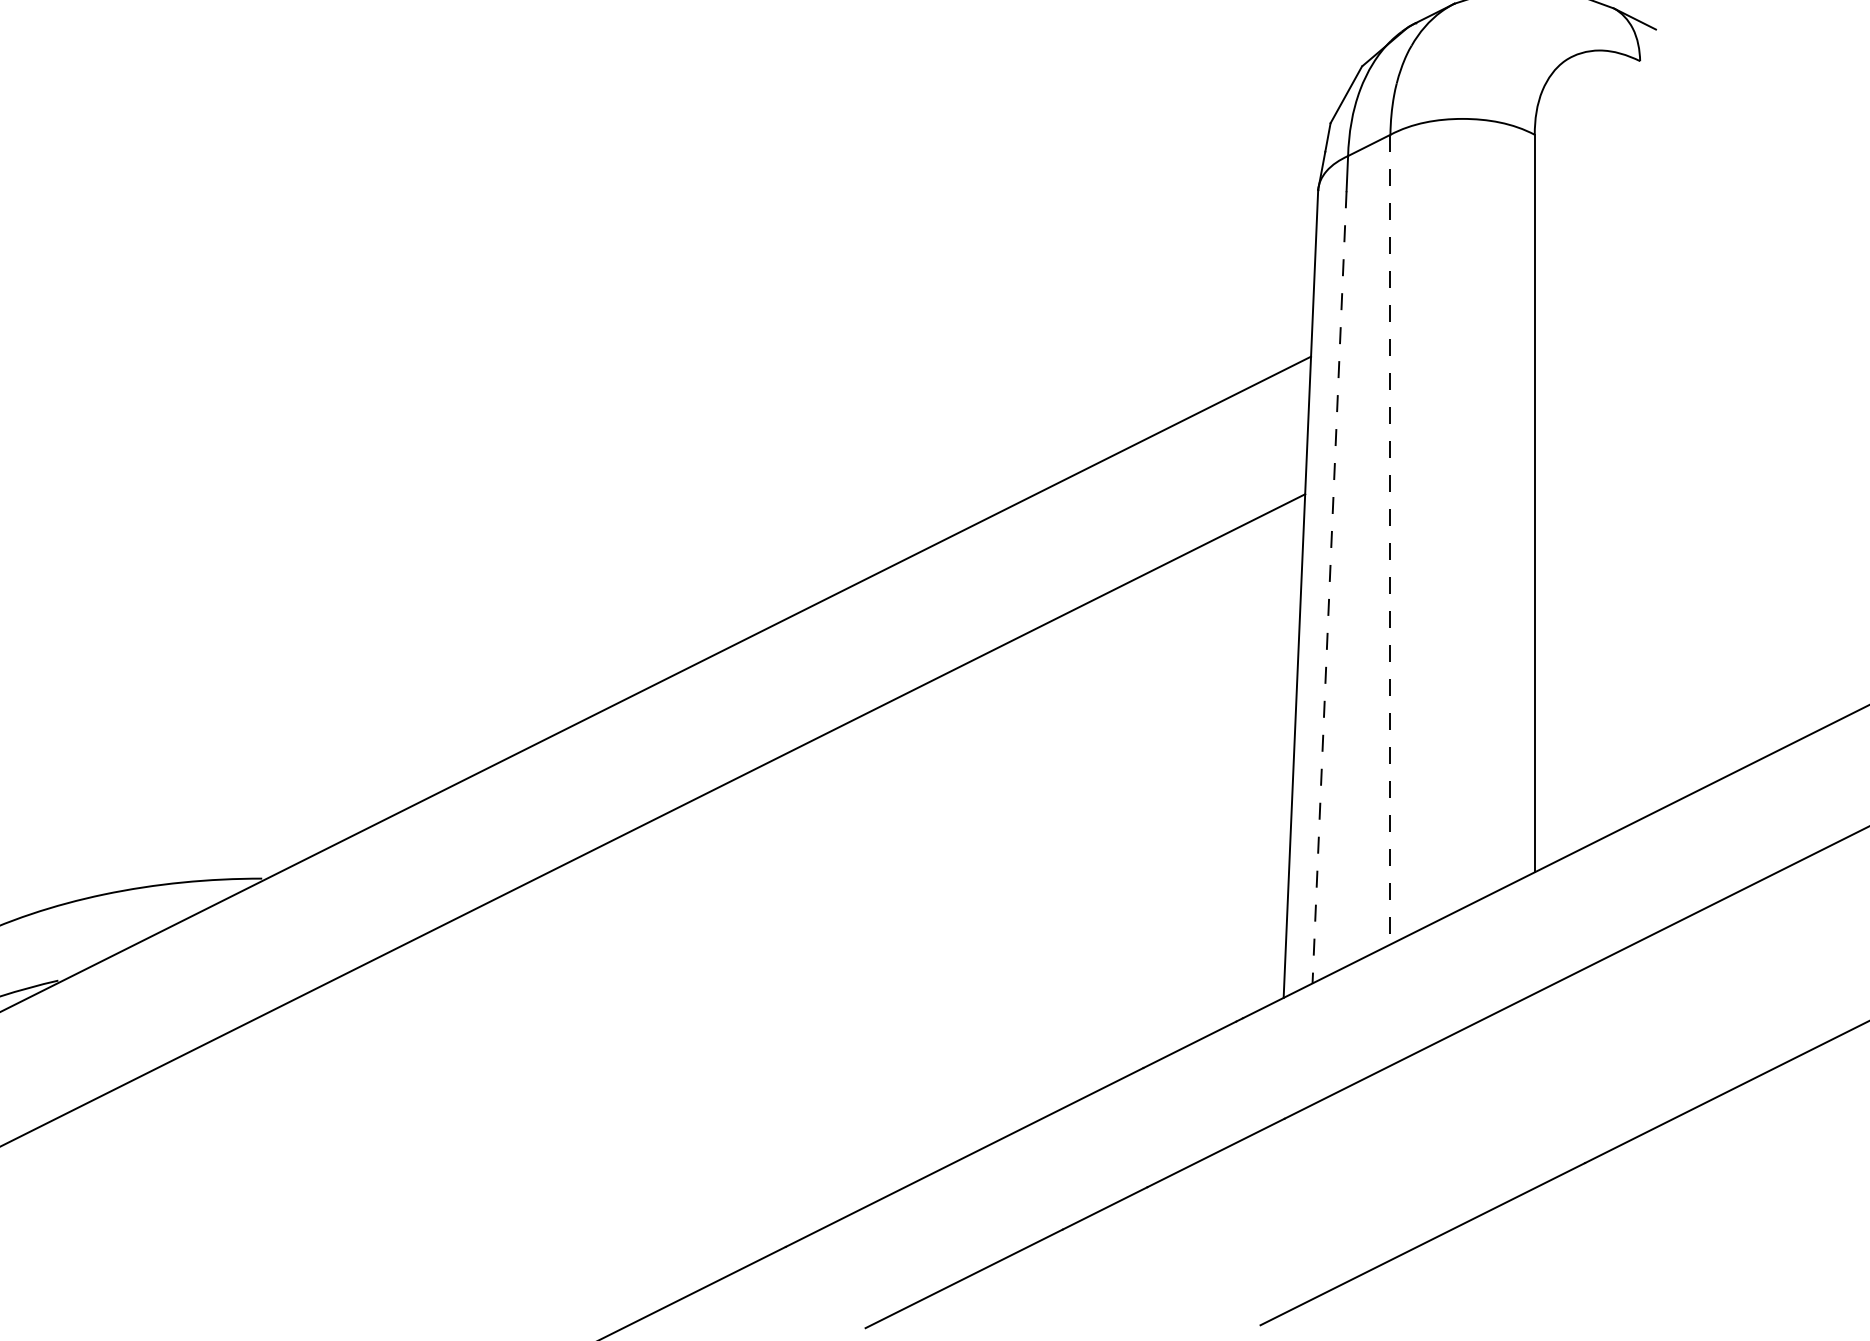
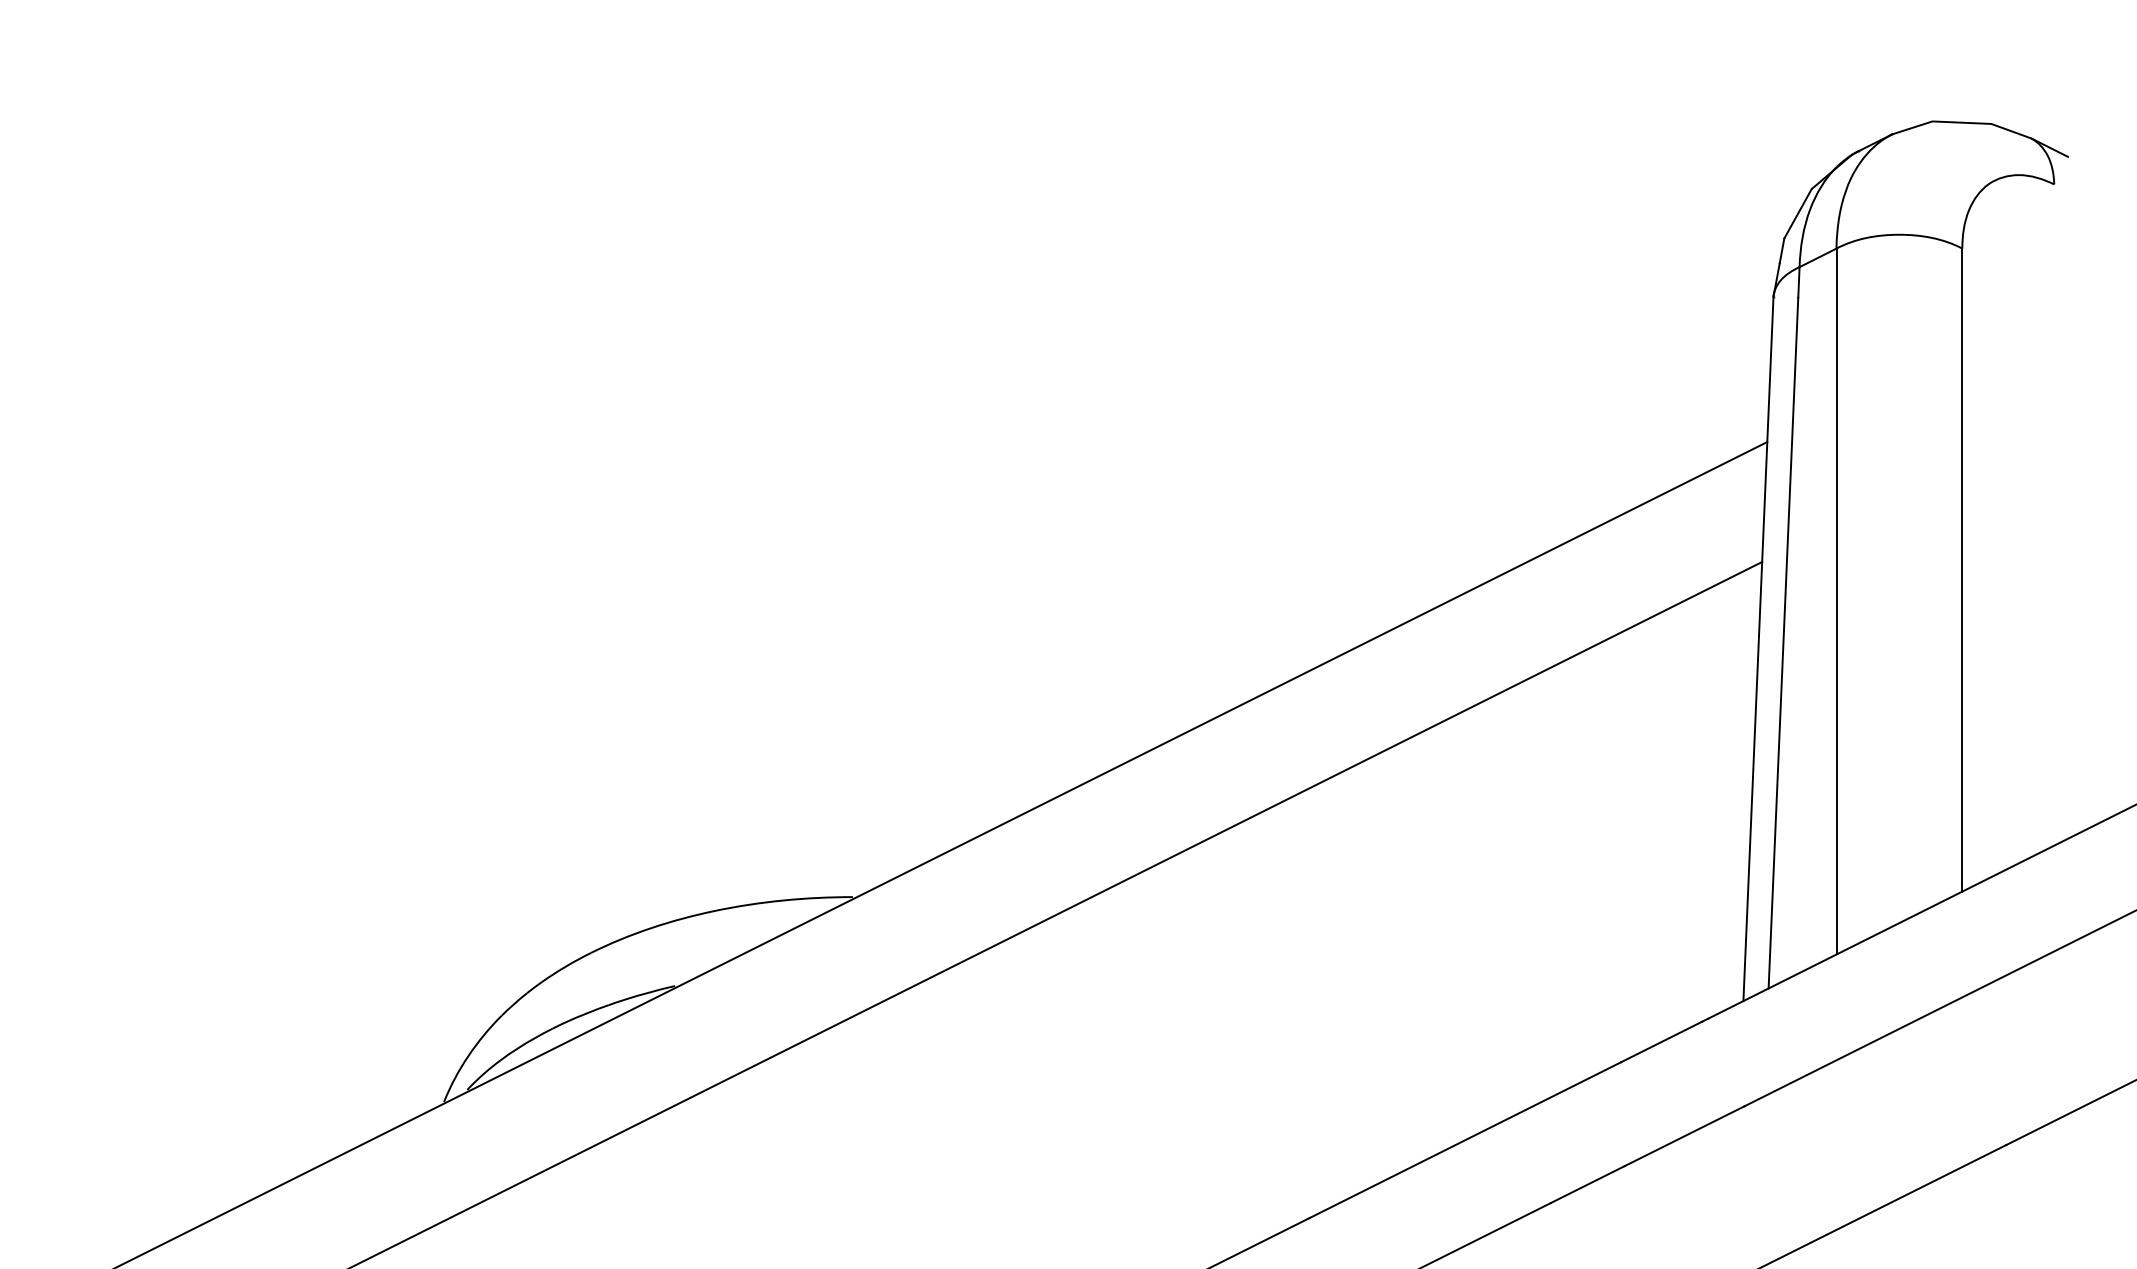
line: (1390, 539) -> (1836, 601), dashed -> solid
line: (1329, 587) -> (1783, 643), dashed -> solid

